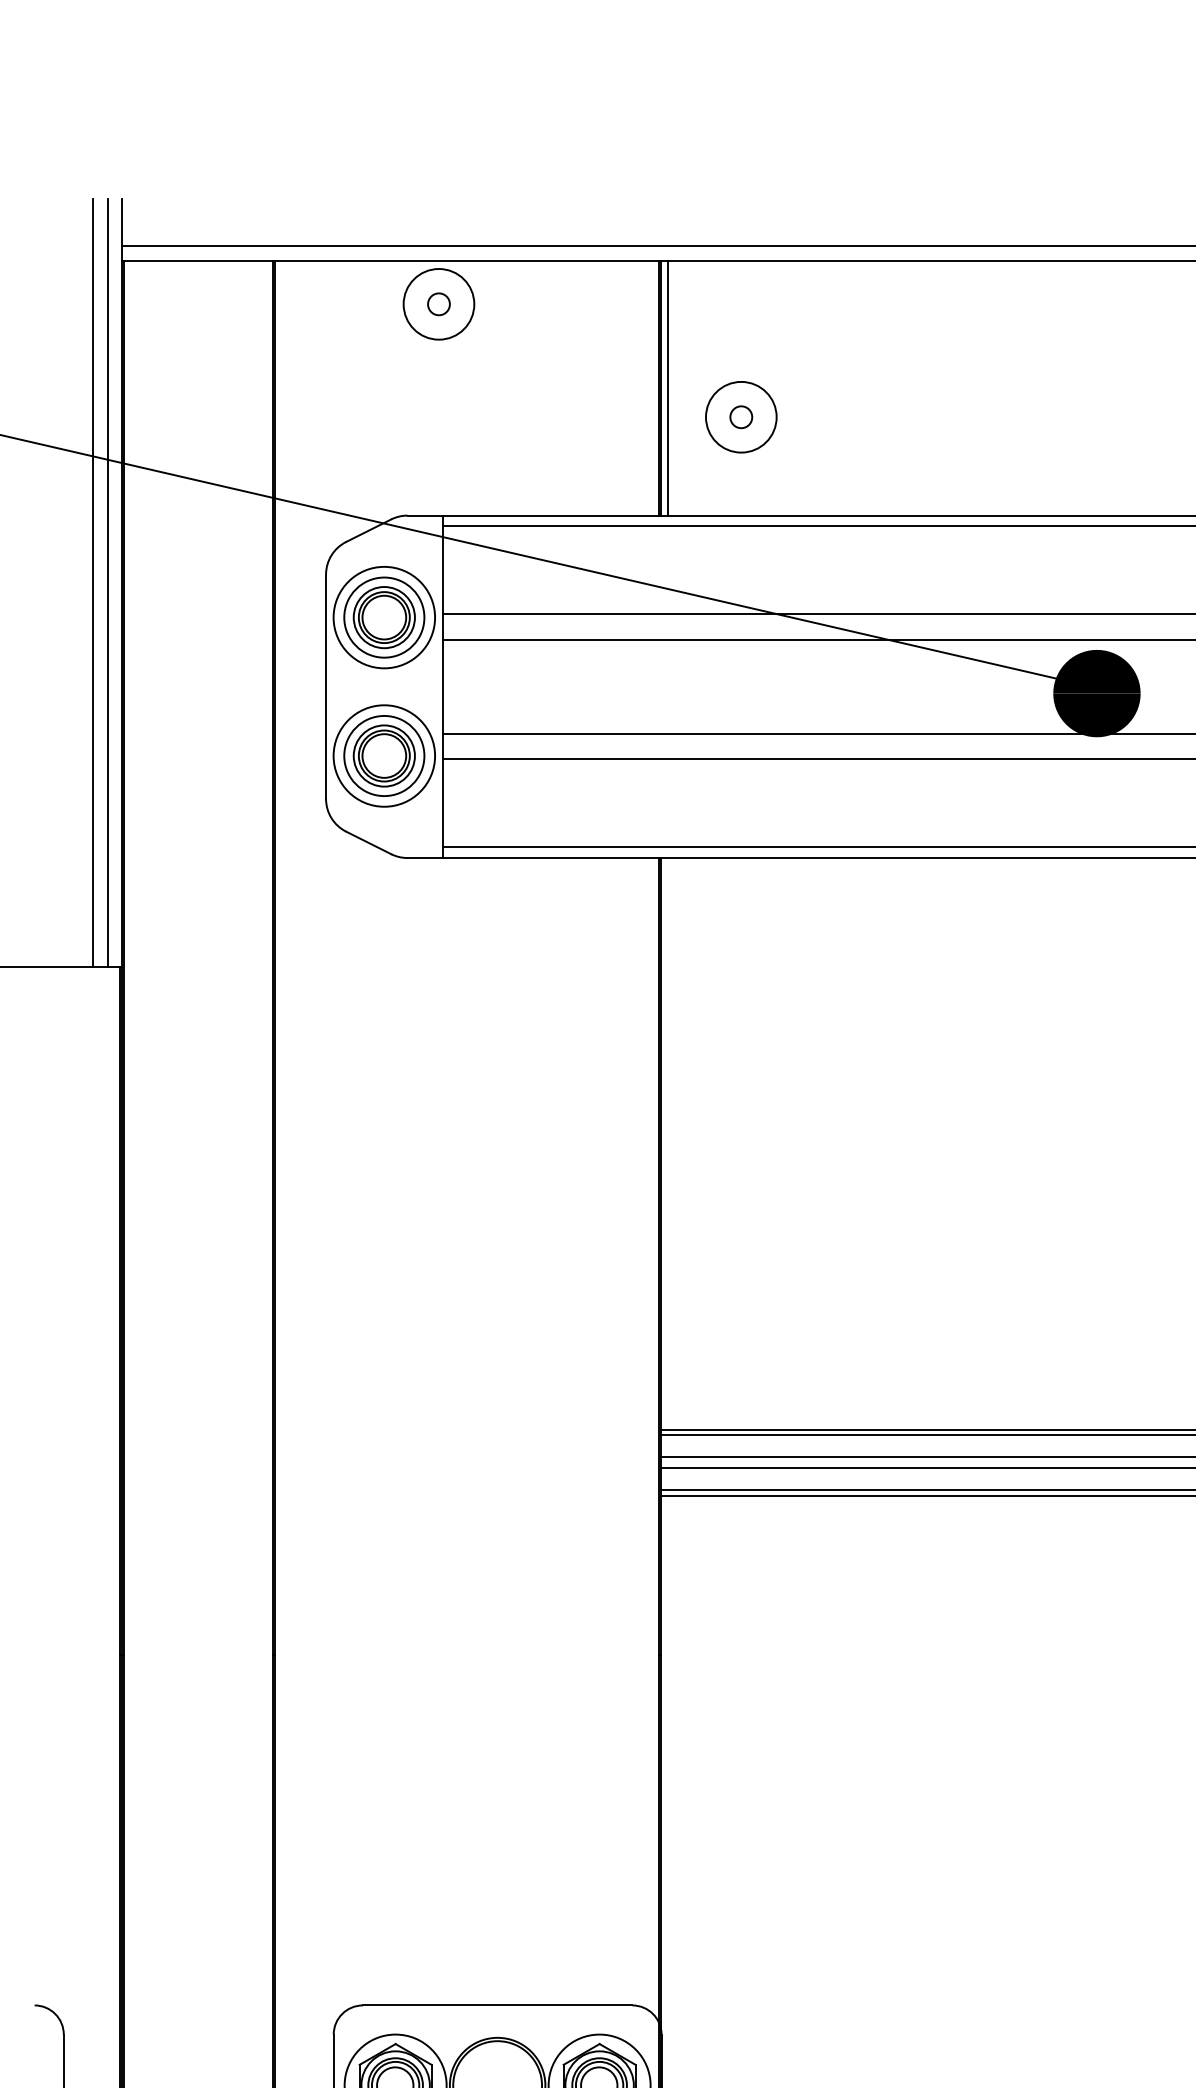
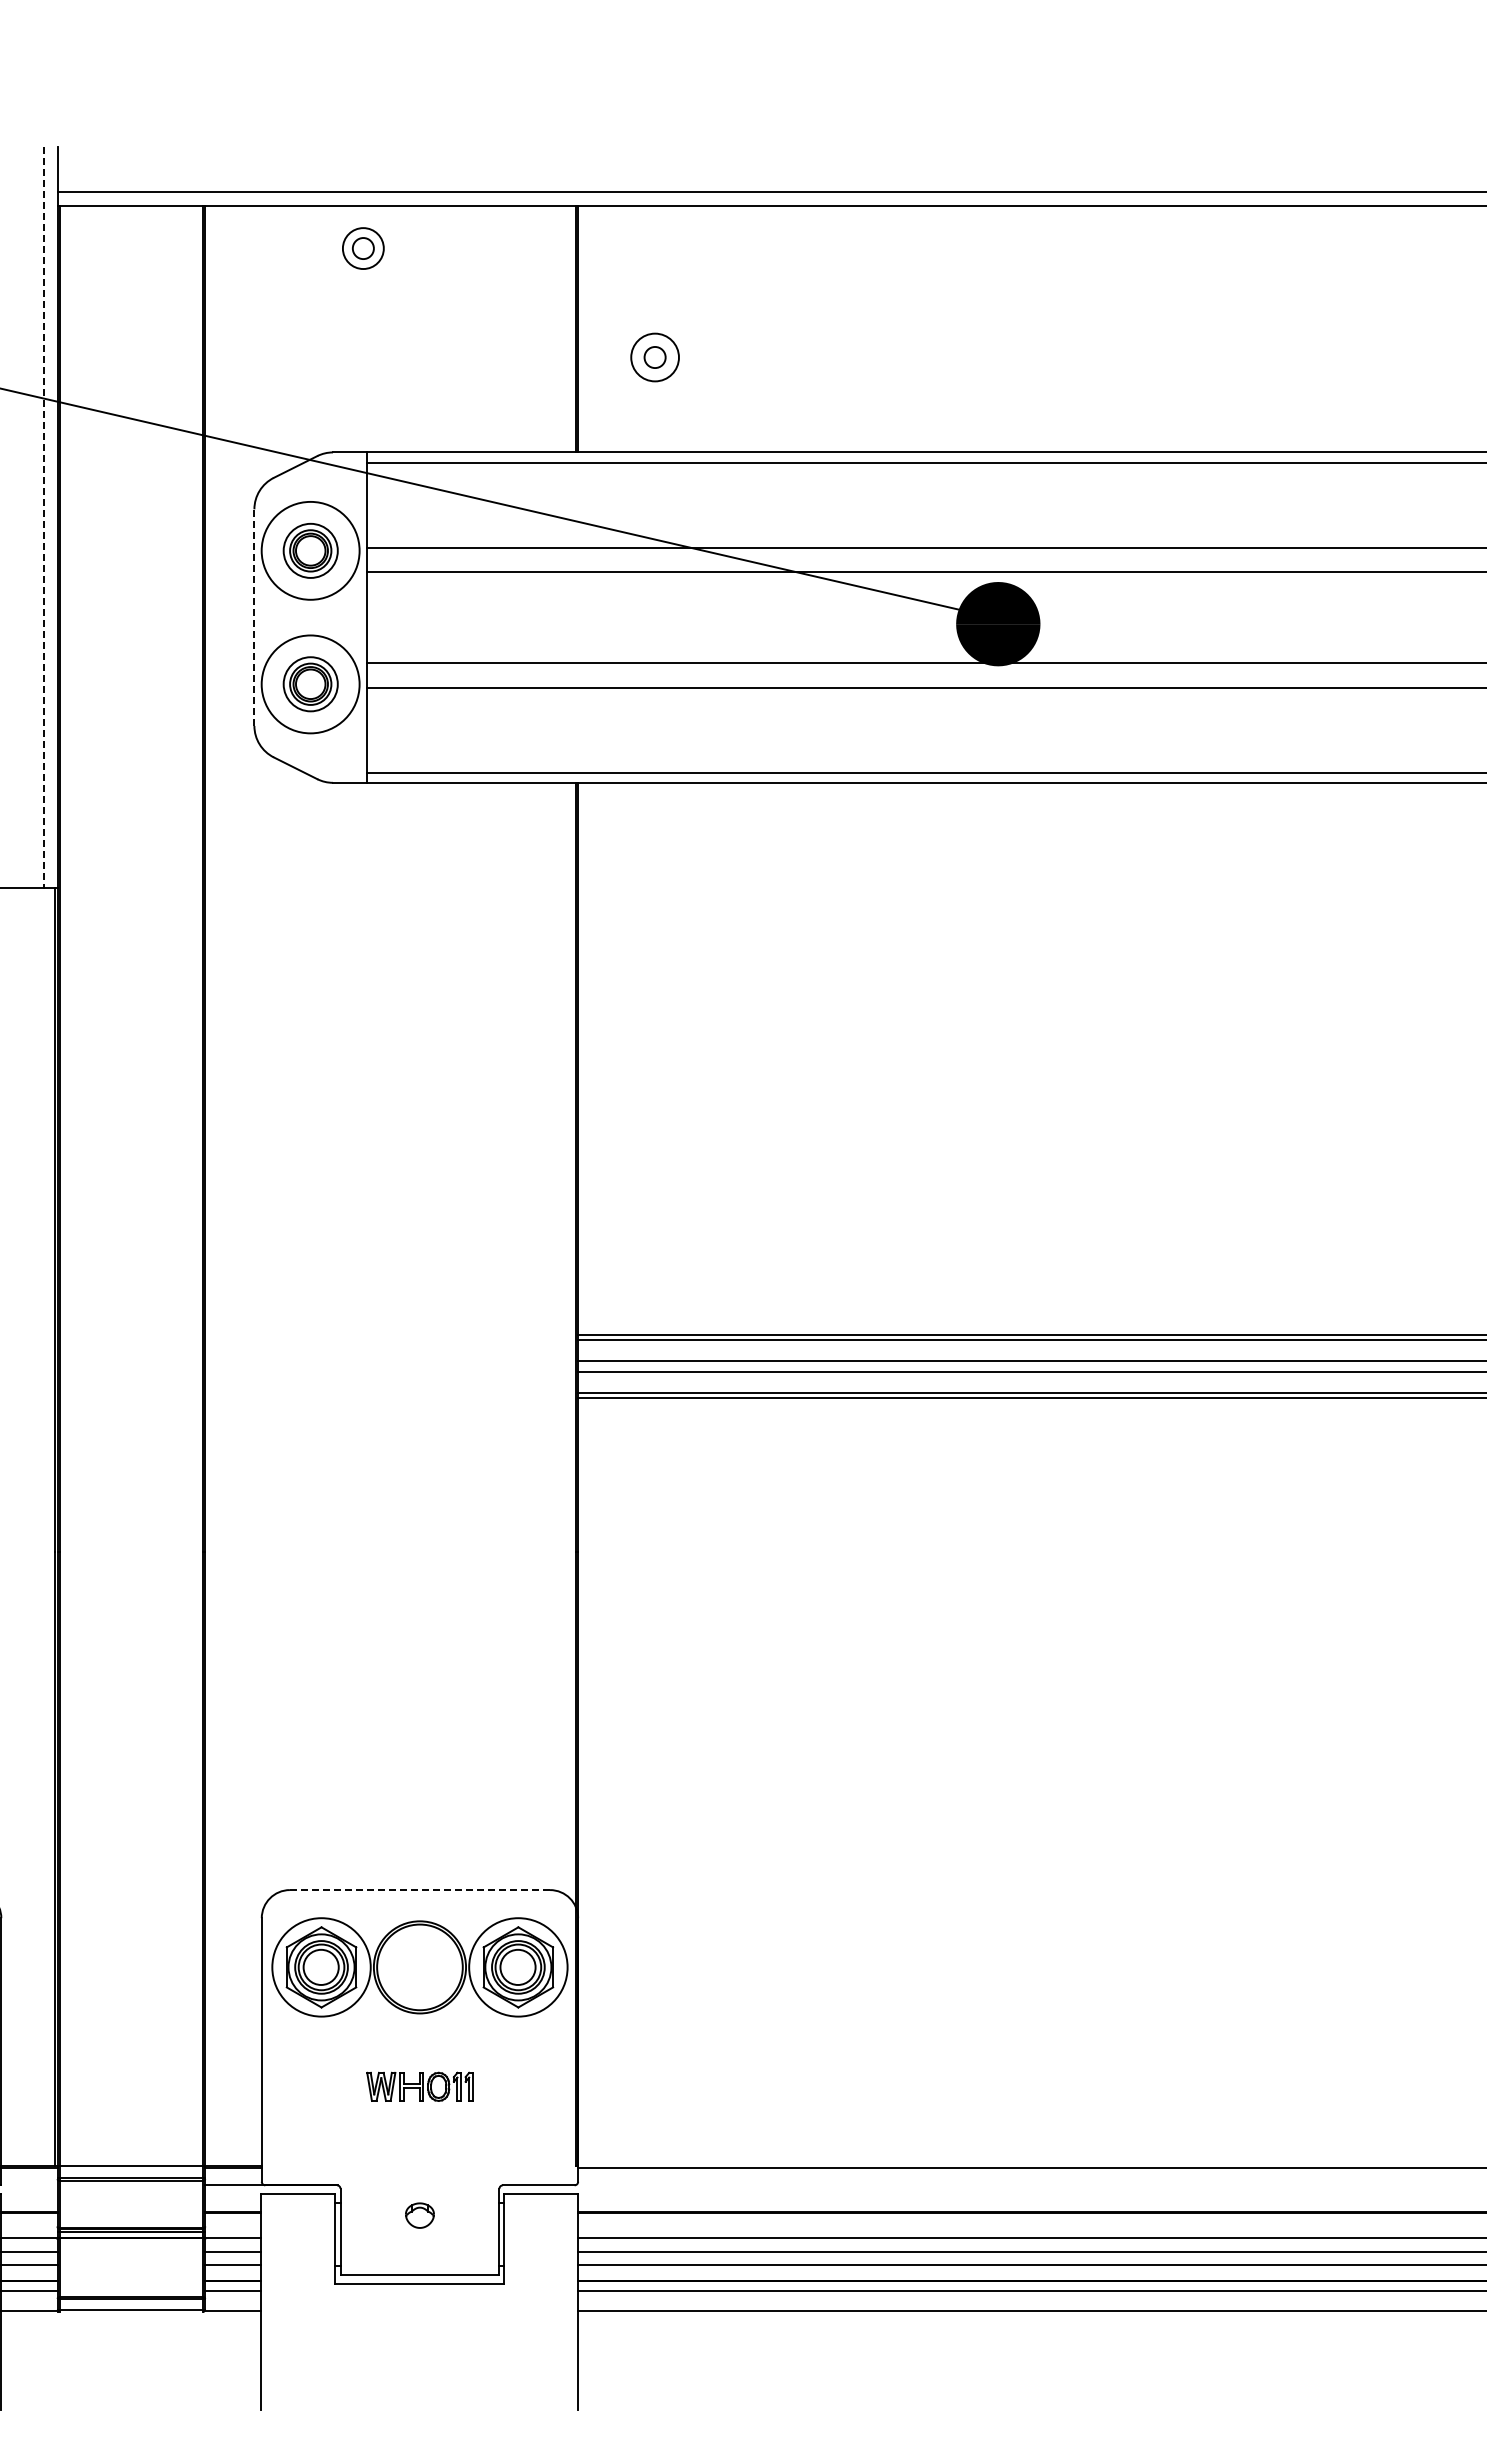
circle: (439, 304) -> (363, 248), size x0.6
line: (668, 388) -> (584, 329), removed
circle: (741, 417) -> (655, 357), size x0.7
line: (92, 583) -> (29, 517), removed
line: (107, 583) -> (43, 517), solid -> dashed
part: (384, 617) -> (310, 550), size x0.7
line: (326, 686) -> (254, 617), solid -> dashed
part: (384, 755) -> (310, 683), size x0.7
line: (498, 2005) -> (420, 1890), solid -> dashed

